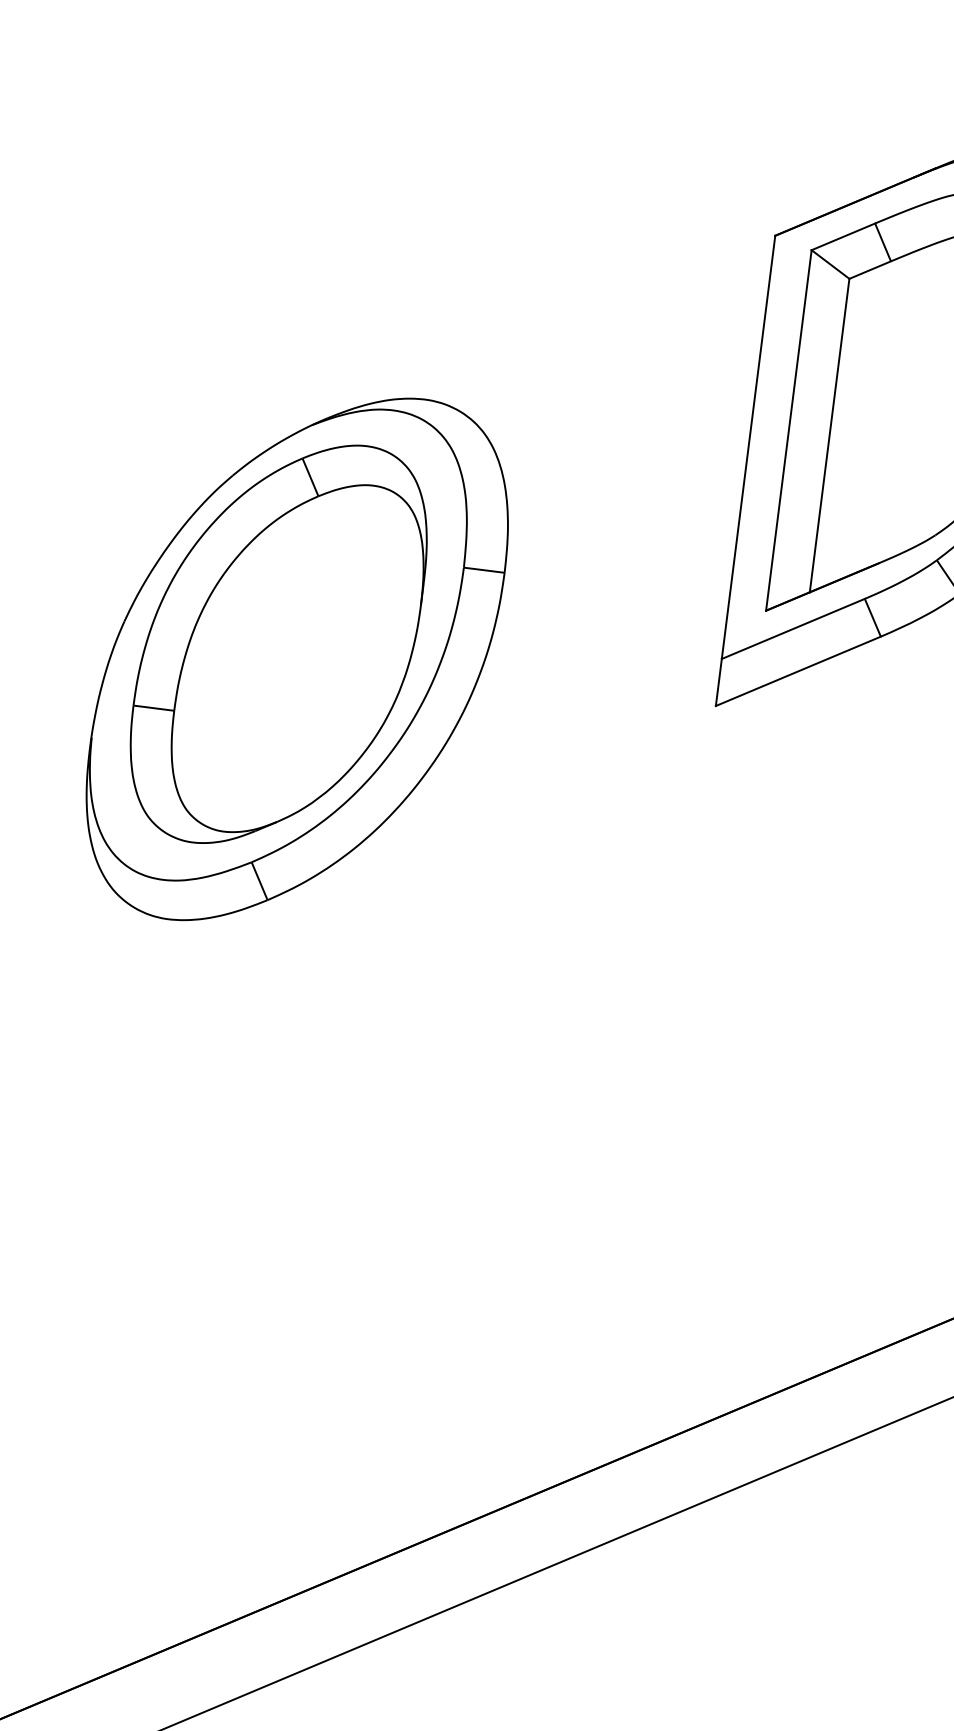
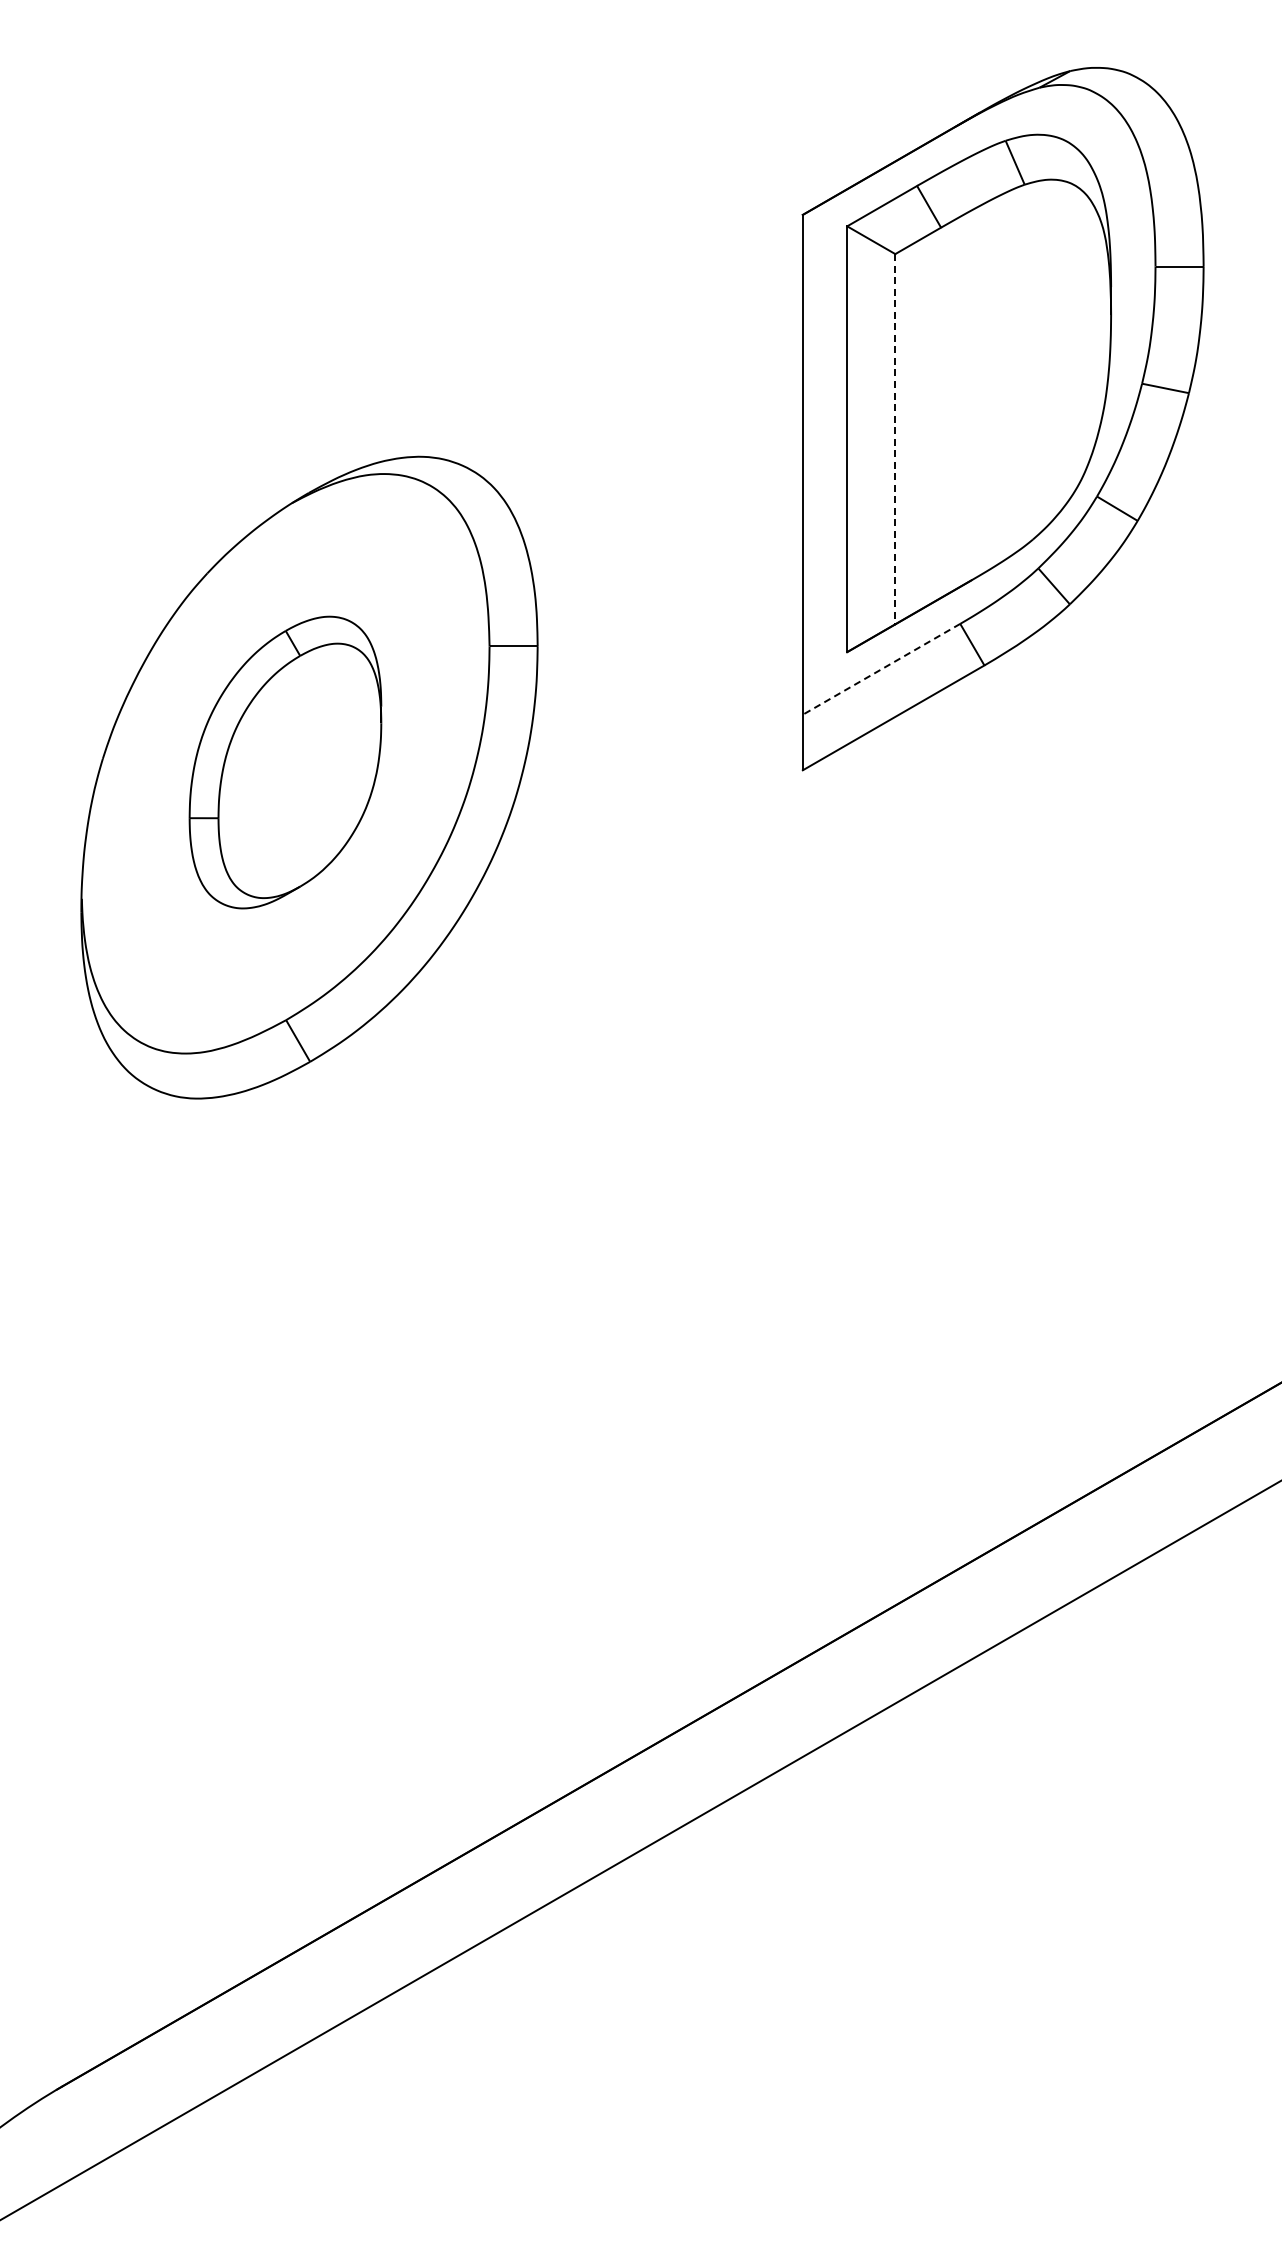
line: (829, 435) -> (895, 439), solid -> dashed
line: (793, 629) -> (881, 669), solid -> dashed
part: (278, 644) -> (285, 762), size x0.6

